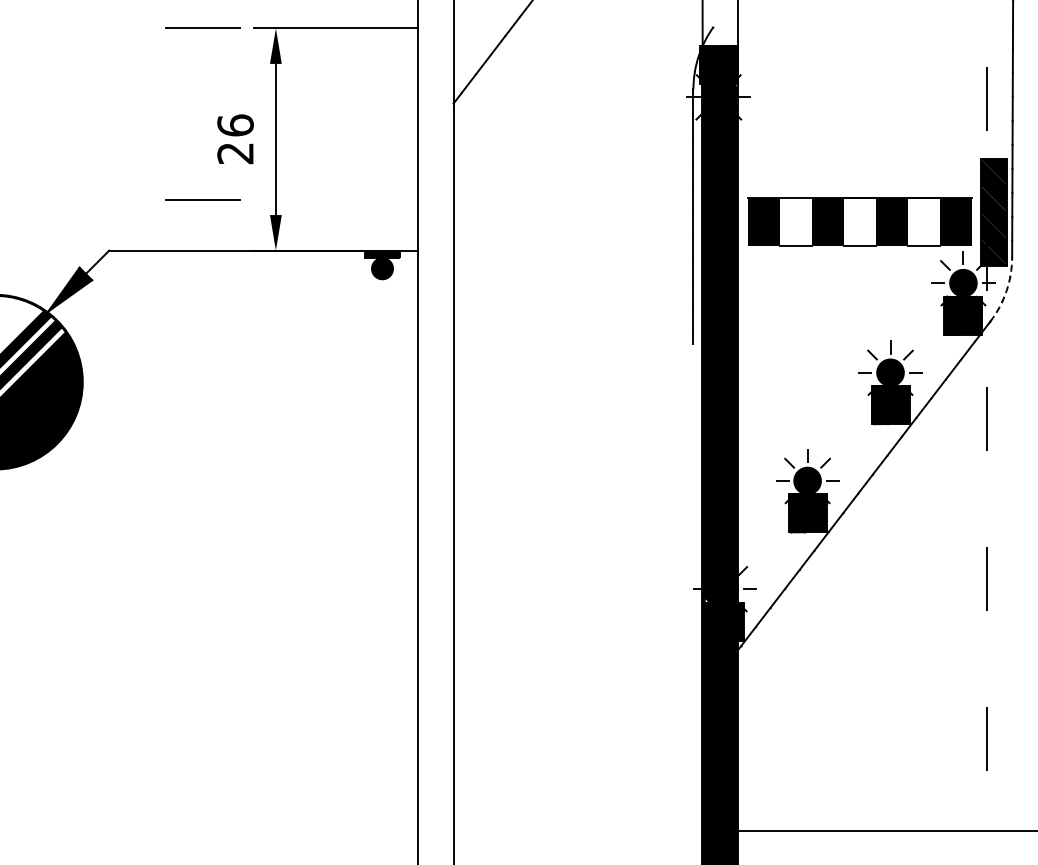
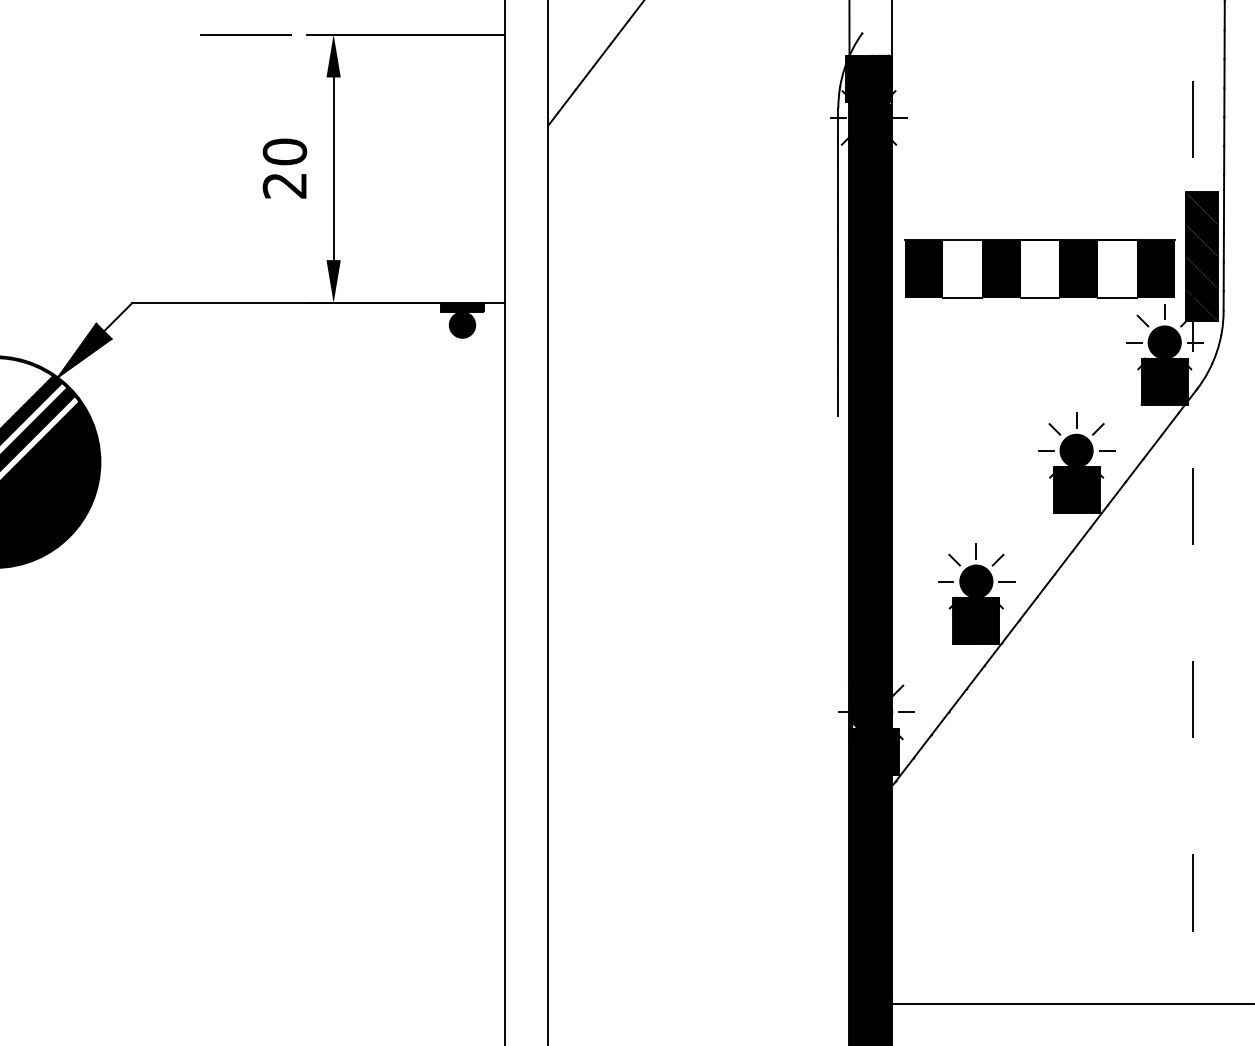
text: (235, 125) -> (284, 151), 26 -> 20
line: (202, 199) -> (244, 241), removed
arc: (1006, 291) -> (1216, 352), dashed -> solid

